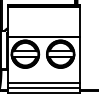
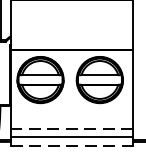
line: (43, 83) -> (71, 129), solid -> dashed
line: (44, 93) -> (72, 146), solid -> dashed

